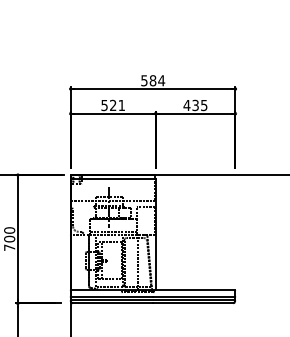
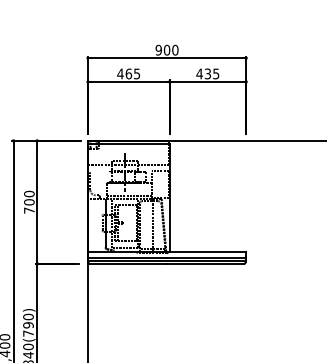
text: (152, 79) -> (166, 49), 584 -> 900
text: (112, 104) -> (128, 73), 521 -> 465

